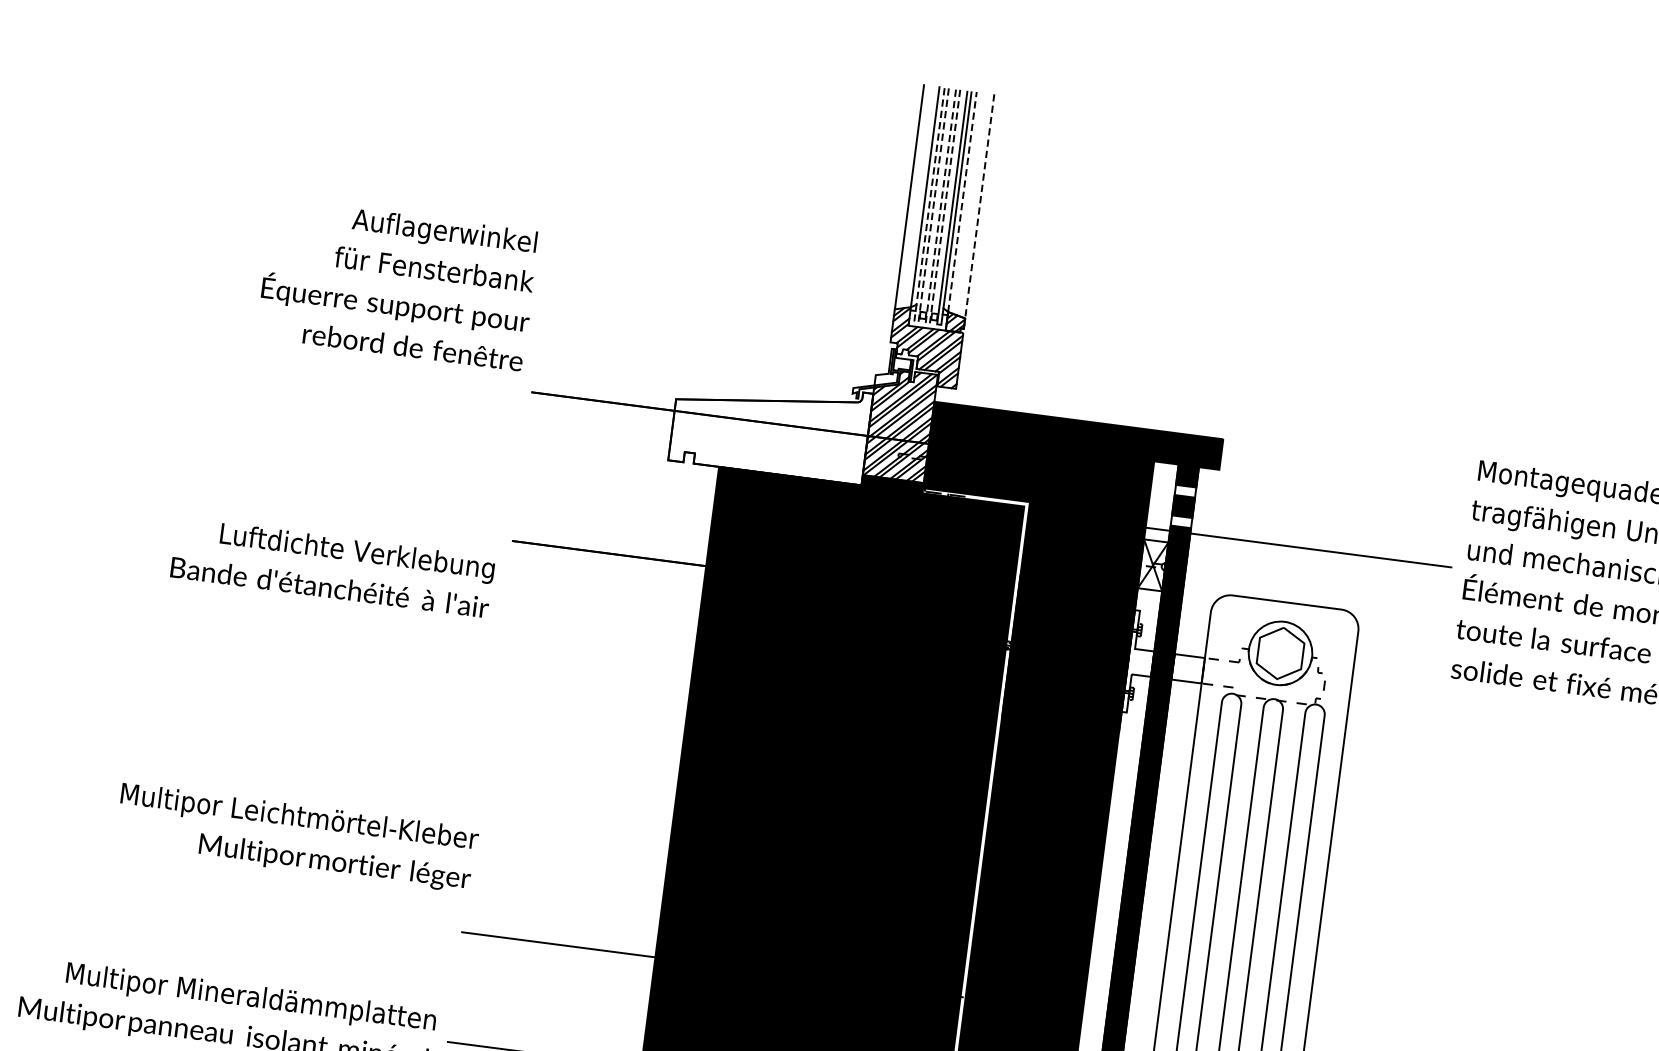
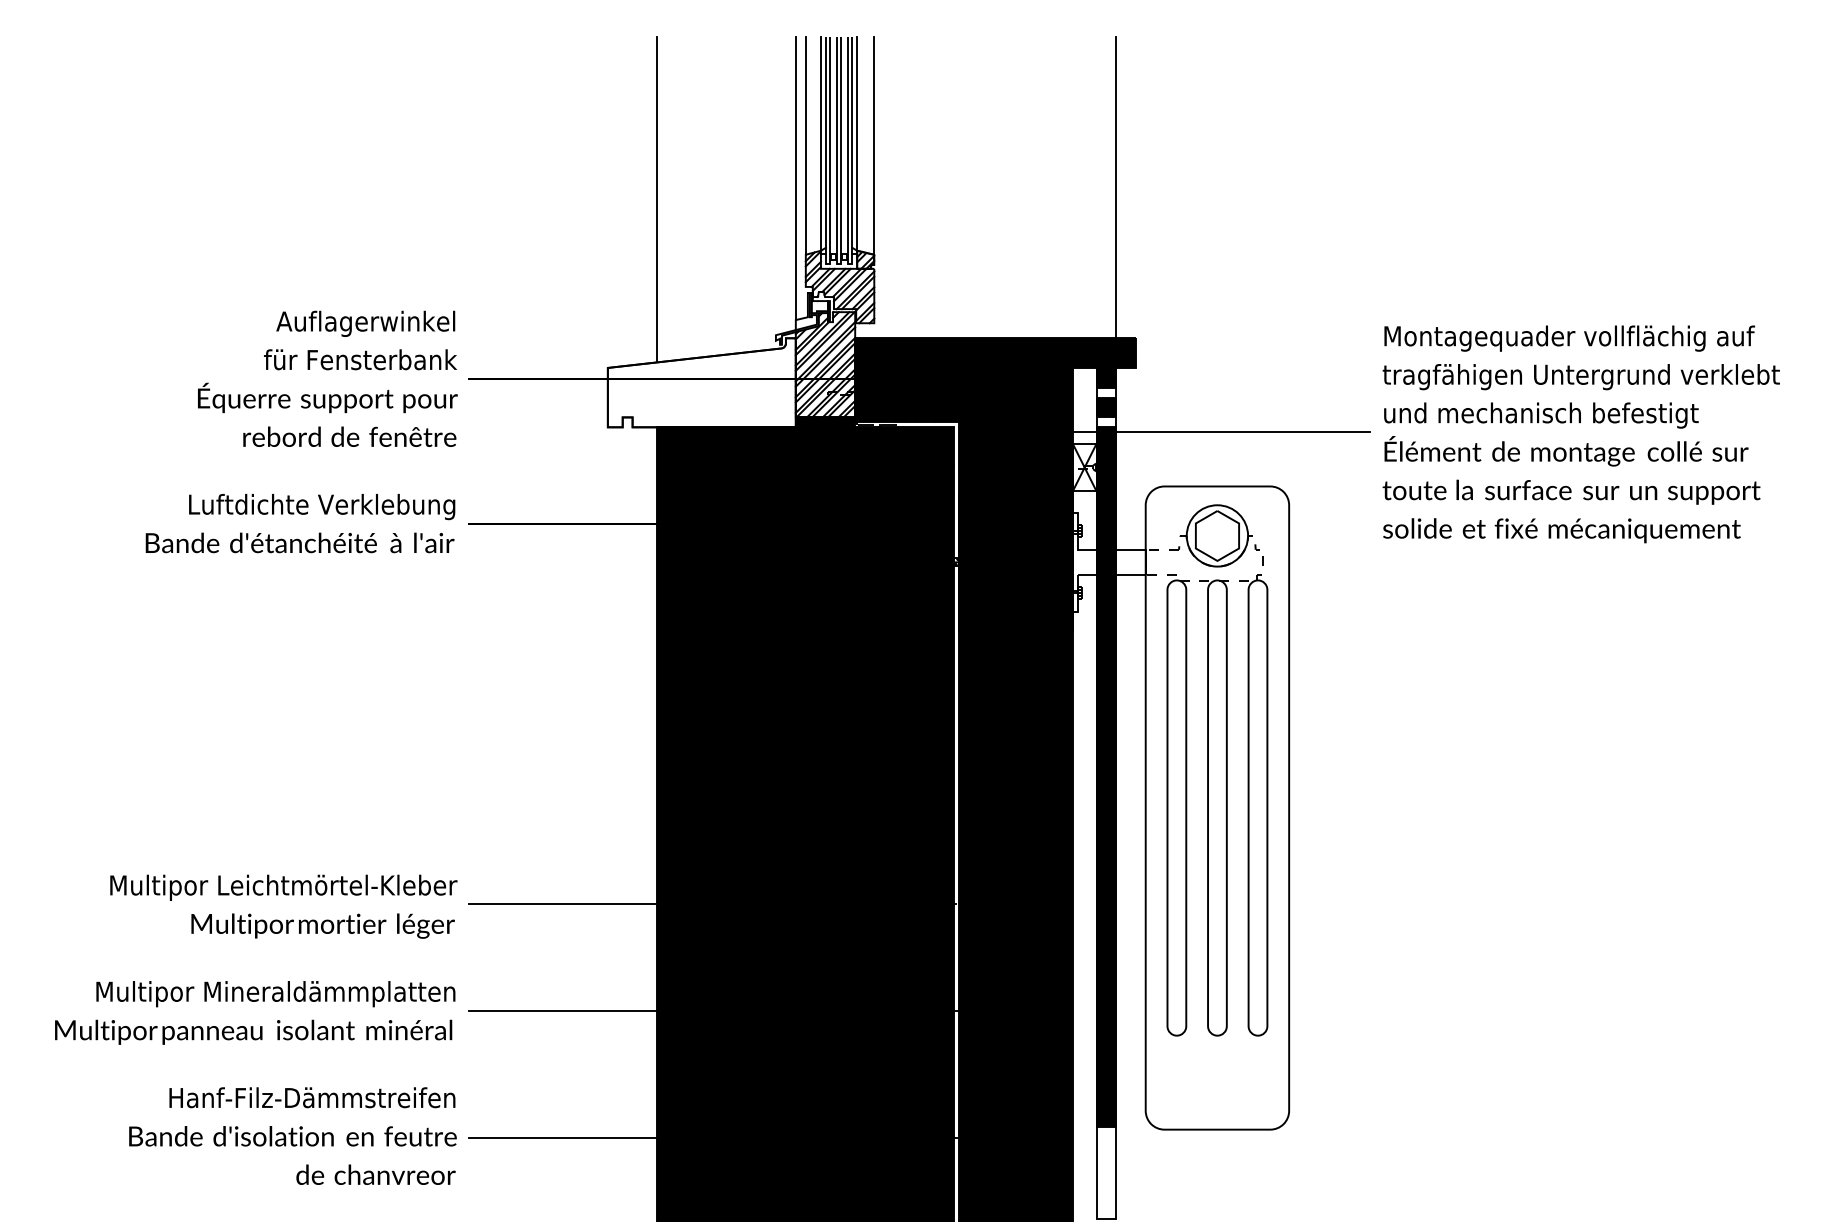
line: (962, 201) -> (857, 143), dashed -> solid
line: (979, 207) -> (874, 146), dashed -> solid
line: (894, 229) -> (795, 178), added
line: (749, 232) -> (657, 199), added
line: (1223, 281) -> (1116, 187), added
text: (397, 284) -> (327, 378), moved
line: (915, 321) -> (827, 263), dashed -> solid
line: (927, 322) -> (838, 263), dashed -> solid
text: (332, 567) -> (300, 523), moved
text: (296, 837) -> (283, 906), moved

